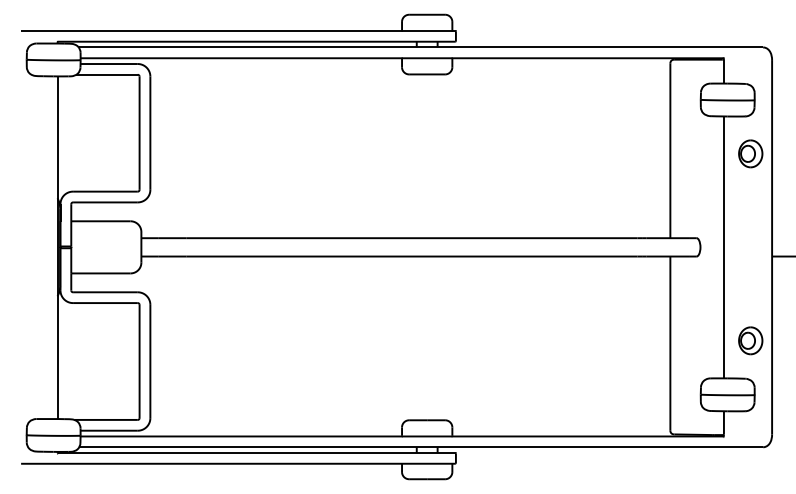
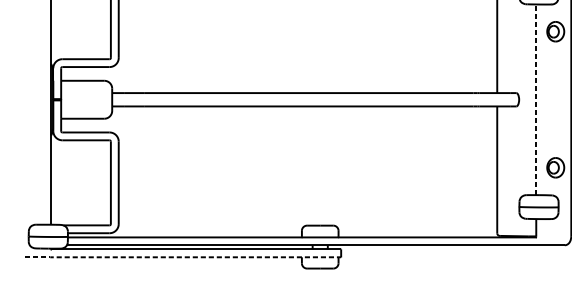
line: (723, 247) -> (535, 99), solid -> dashed
line: (238, 463) -> (182, 257), solid -> dashed

